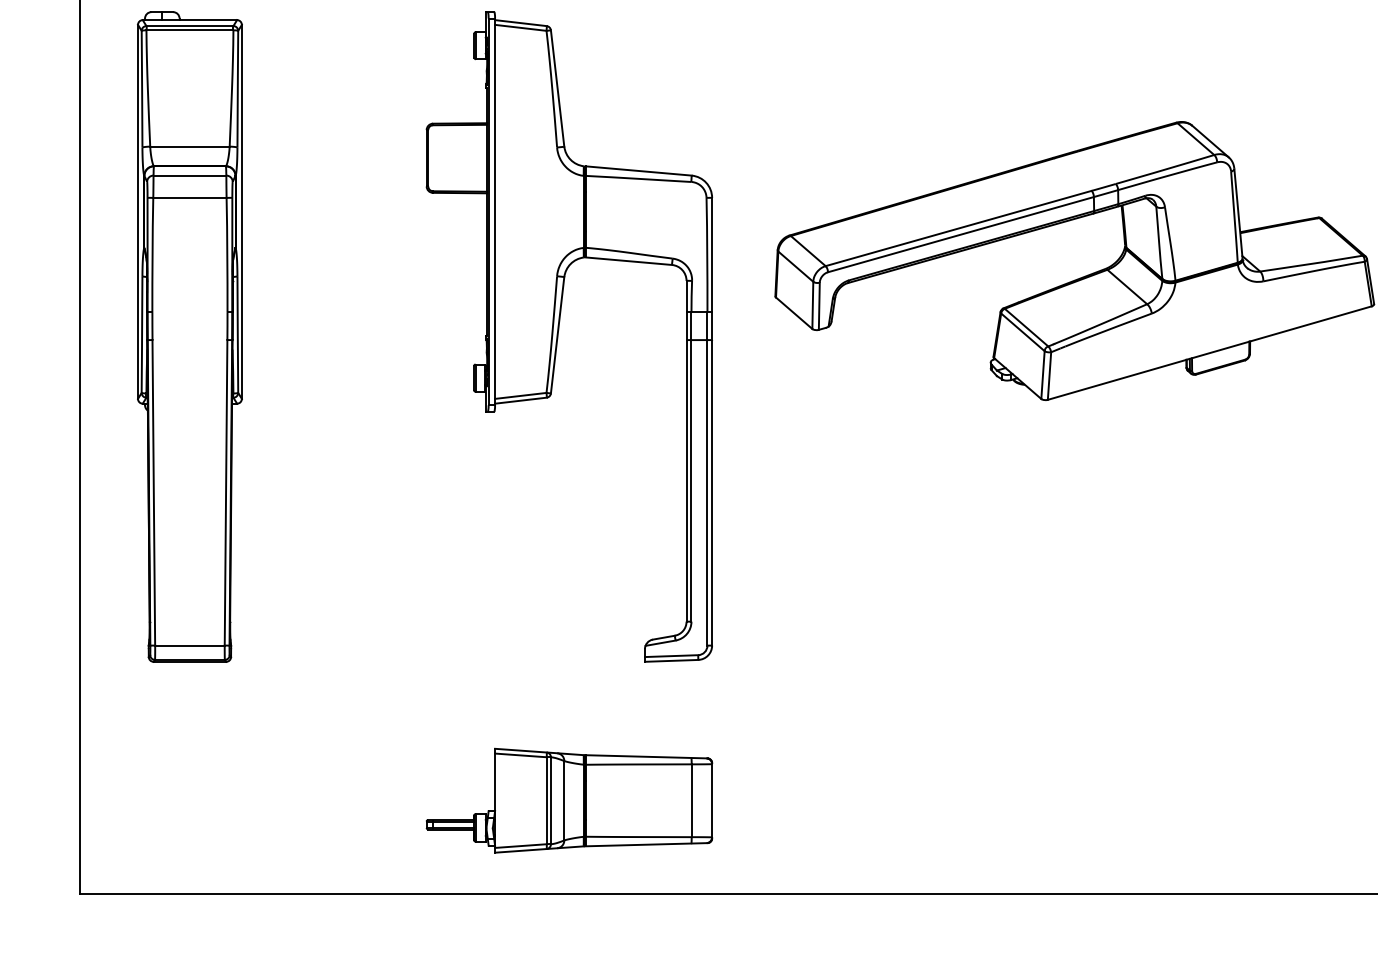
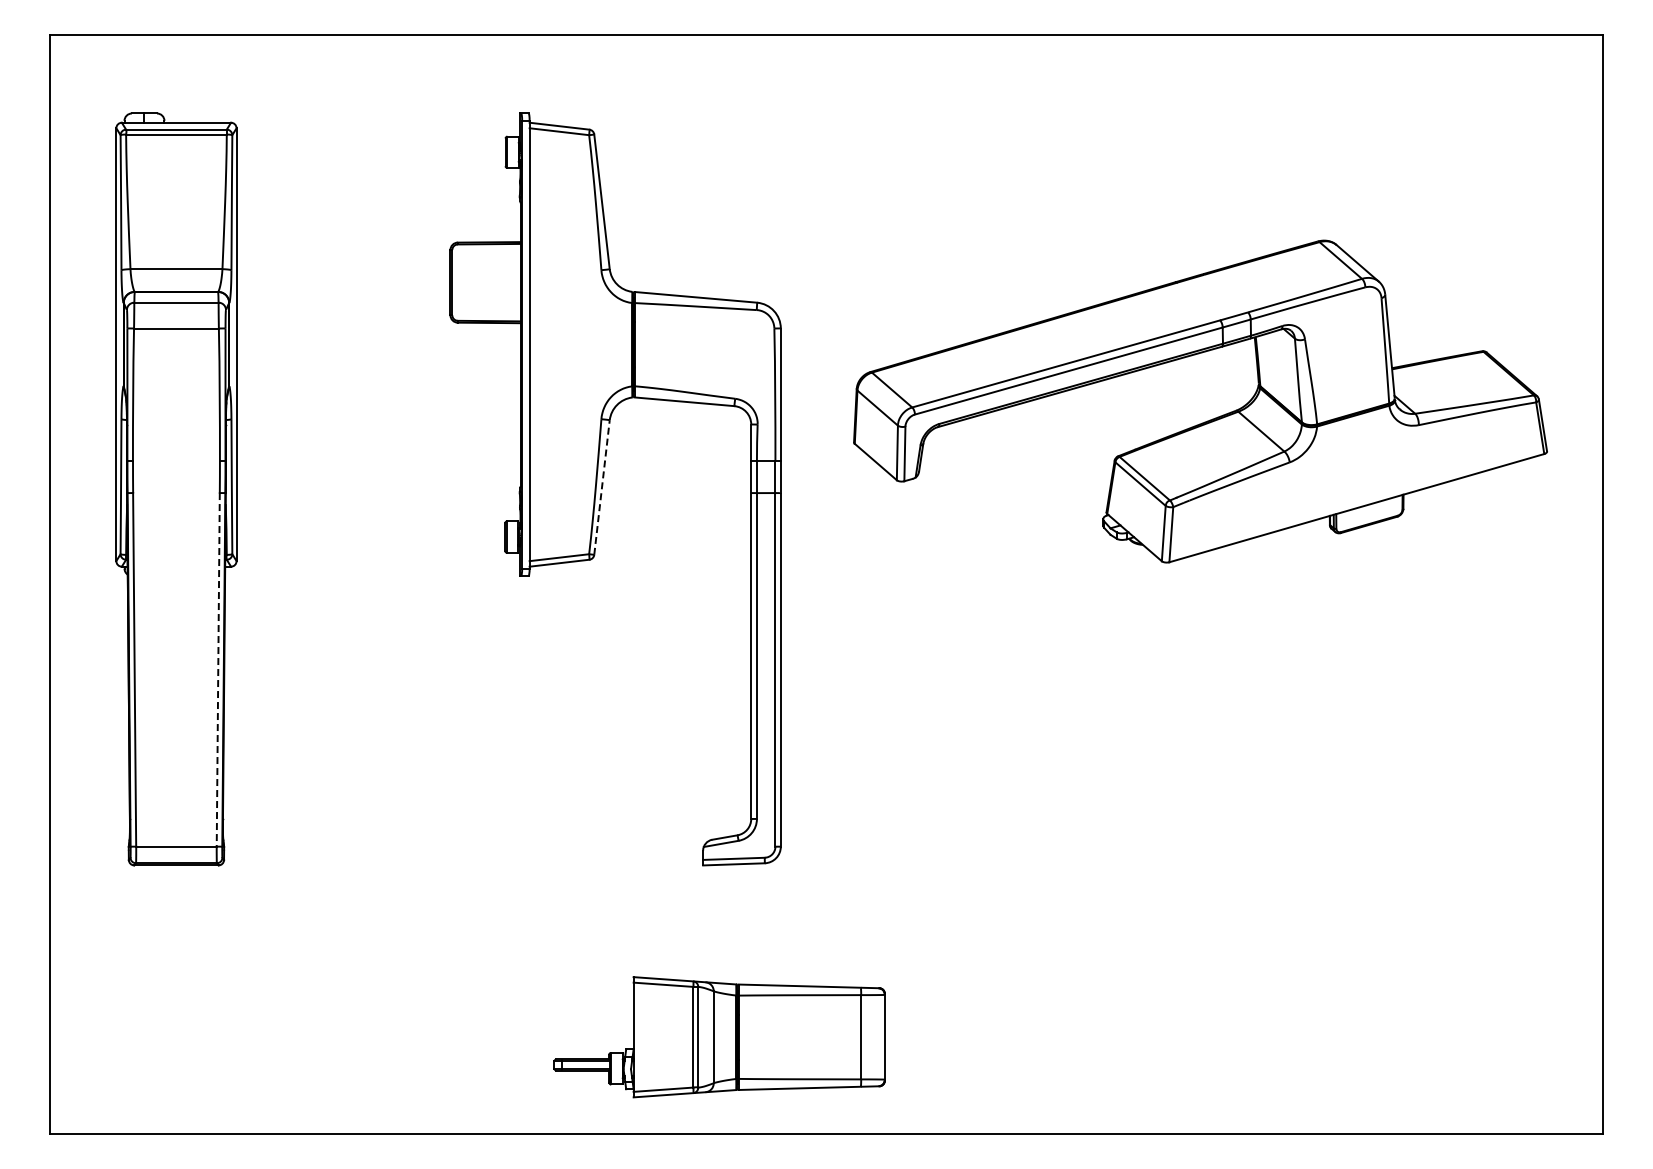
line: (558, 335) -> (602, 487), solid -> dashed
line: (226, 492) -> (218, 669), solid -> dashed
part: (569, 800) -> (719, 1037), moved

